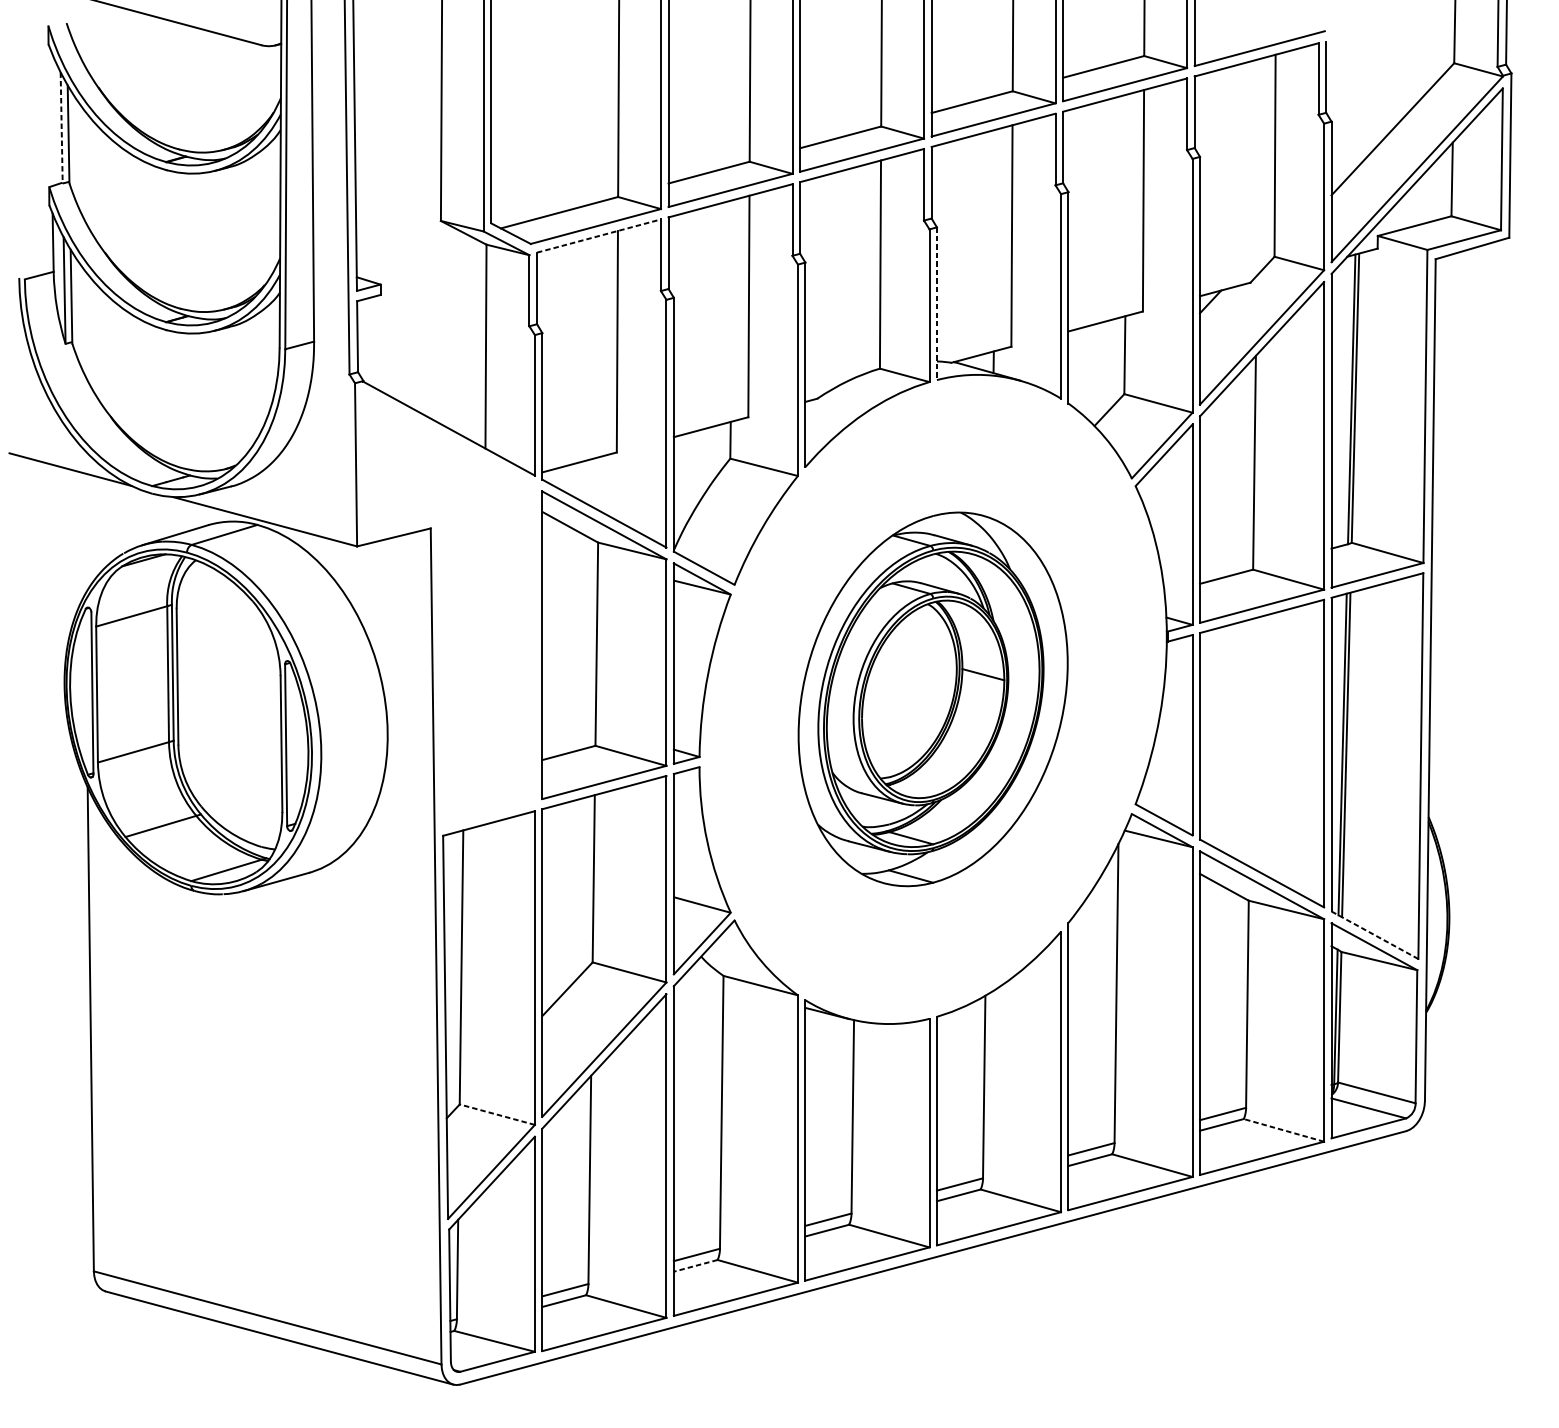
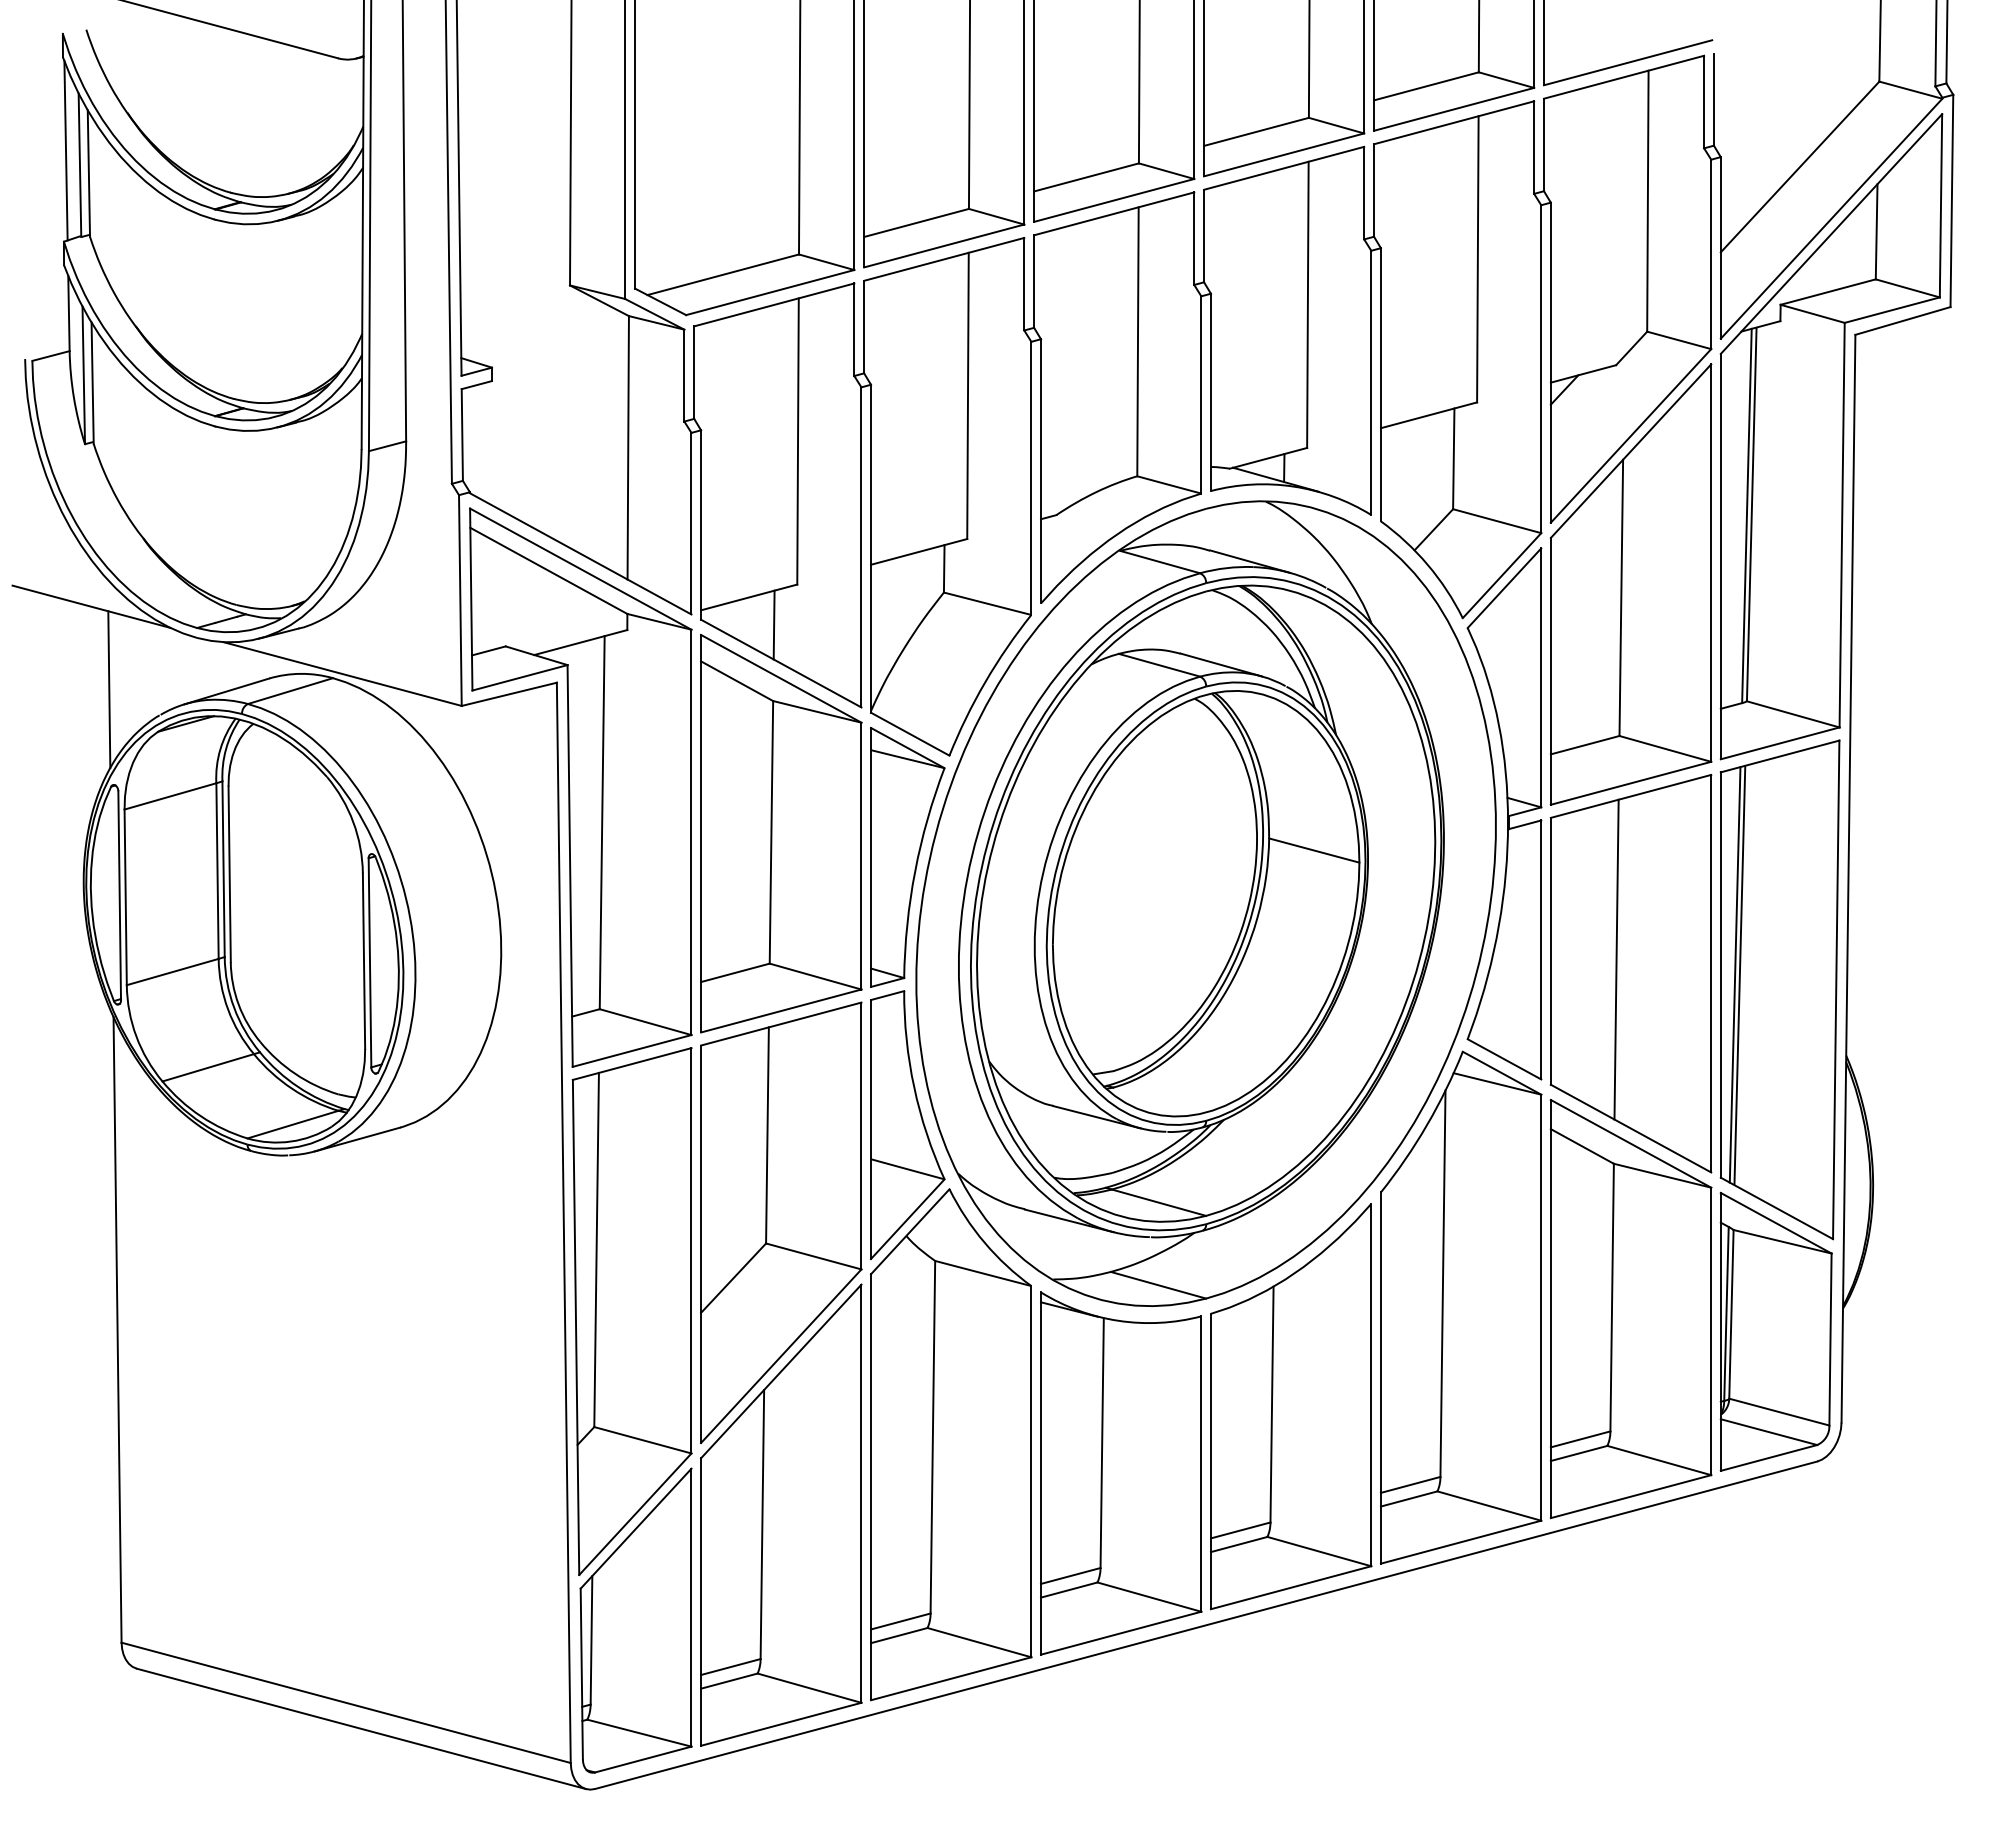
line: (50, 116) -> (65, 150), added
line: (61, 128) -> (79, 165), dashed -> solid
line: (599, 235) -> (774, 304), dashed -> solid
line: (936, 303) -> (1210, 392), dashed -> solid
line: (598, 483) -> (773, 624), added
line: (84, 533) -> (109, 689), added
part: (449, 609) -> (580, 787), added
part: (932, 699) -> (1205, 903), size x1.67
line: (1250, 742) -> (1616, 959), added
line: (1374, 935) -> (1776, 1208), dashed -> solid
line: (497, 1114) -> (642, 1440), dashed -> solid
line: (1284, 1130) -> (1659, 1460), dashed -> solid
line: (695, 1265) -> (898, 1635), dashed -> solid

